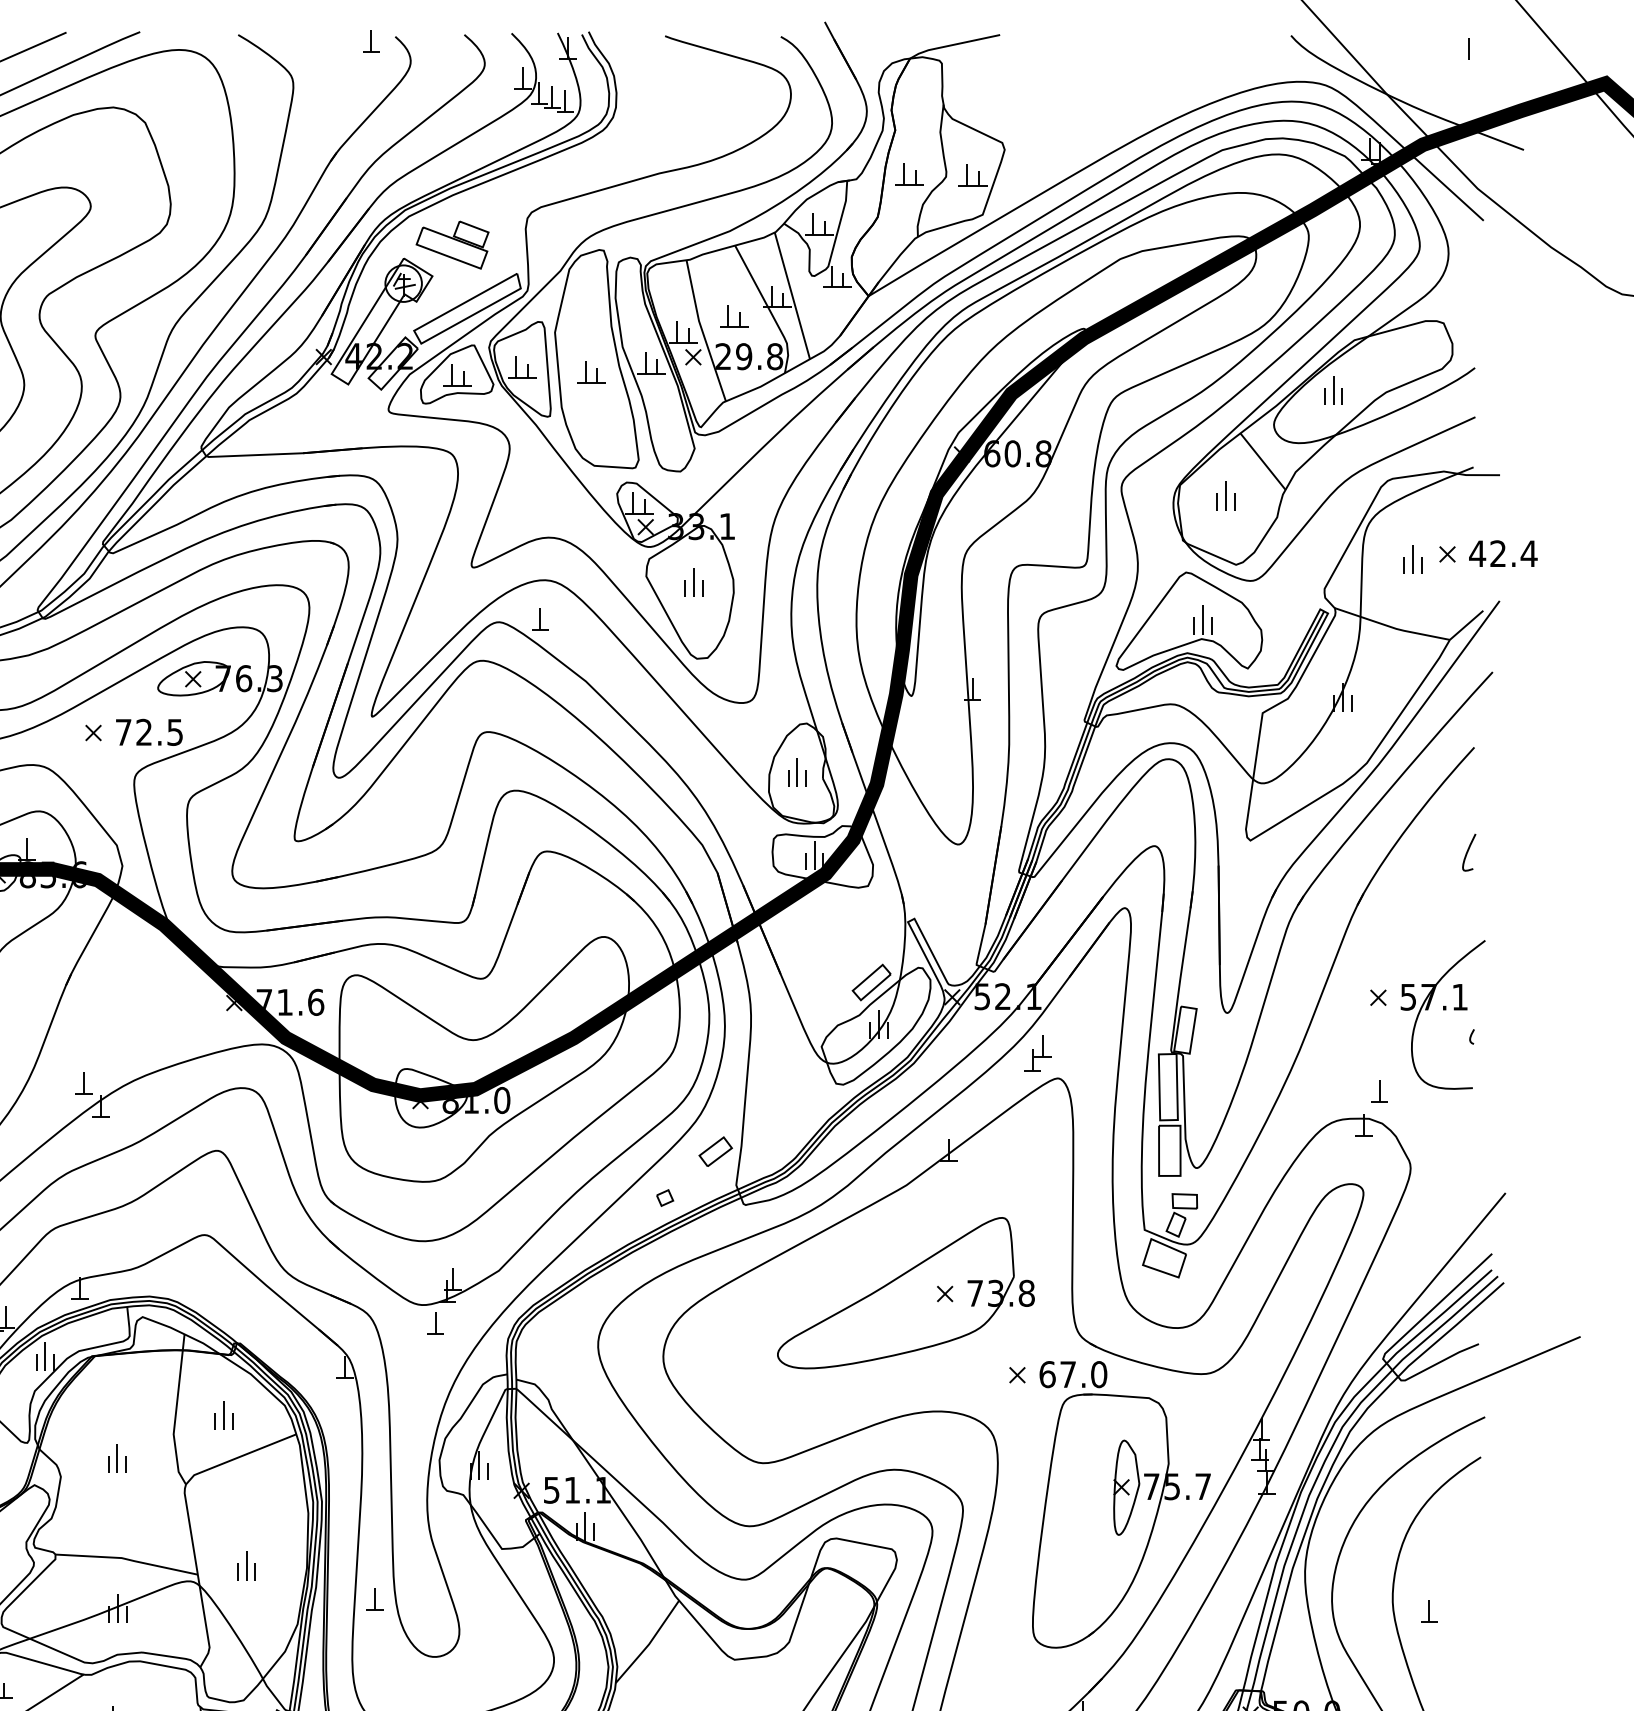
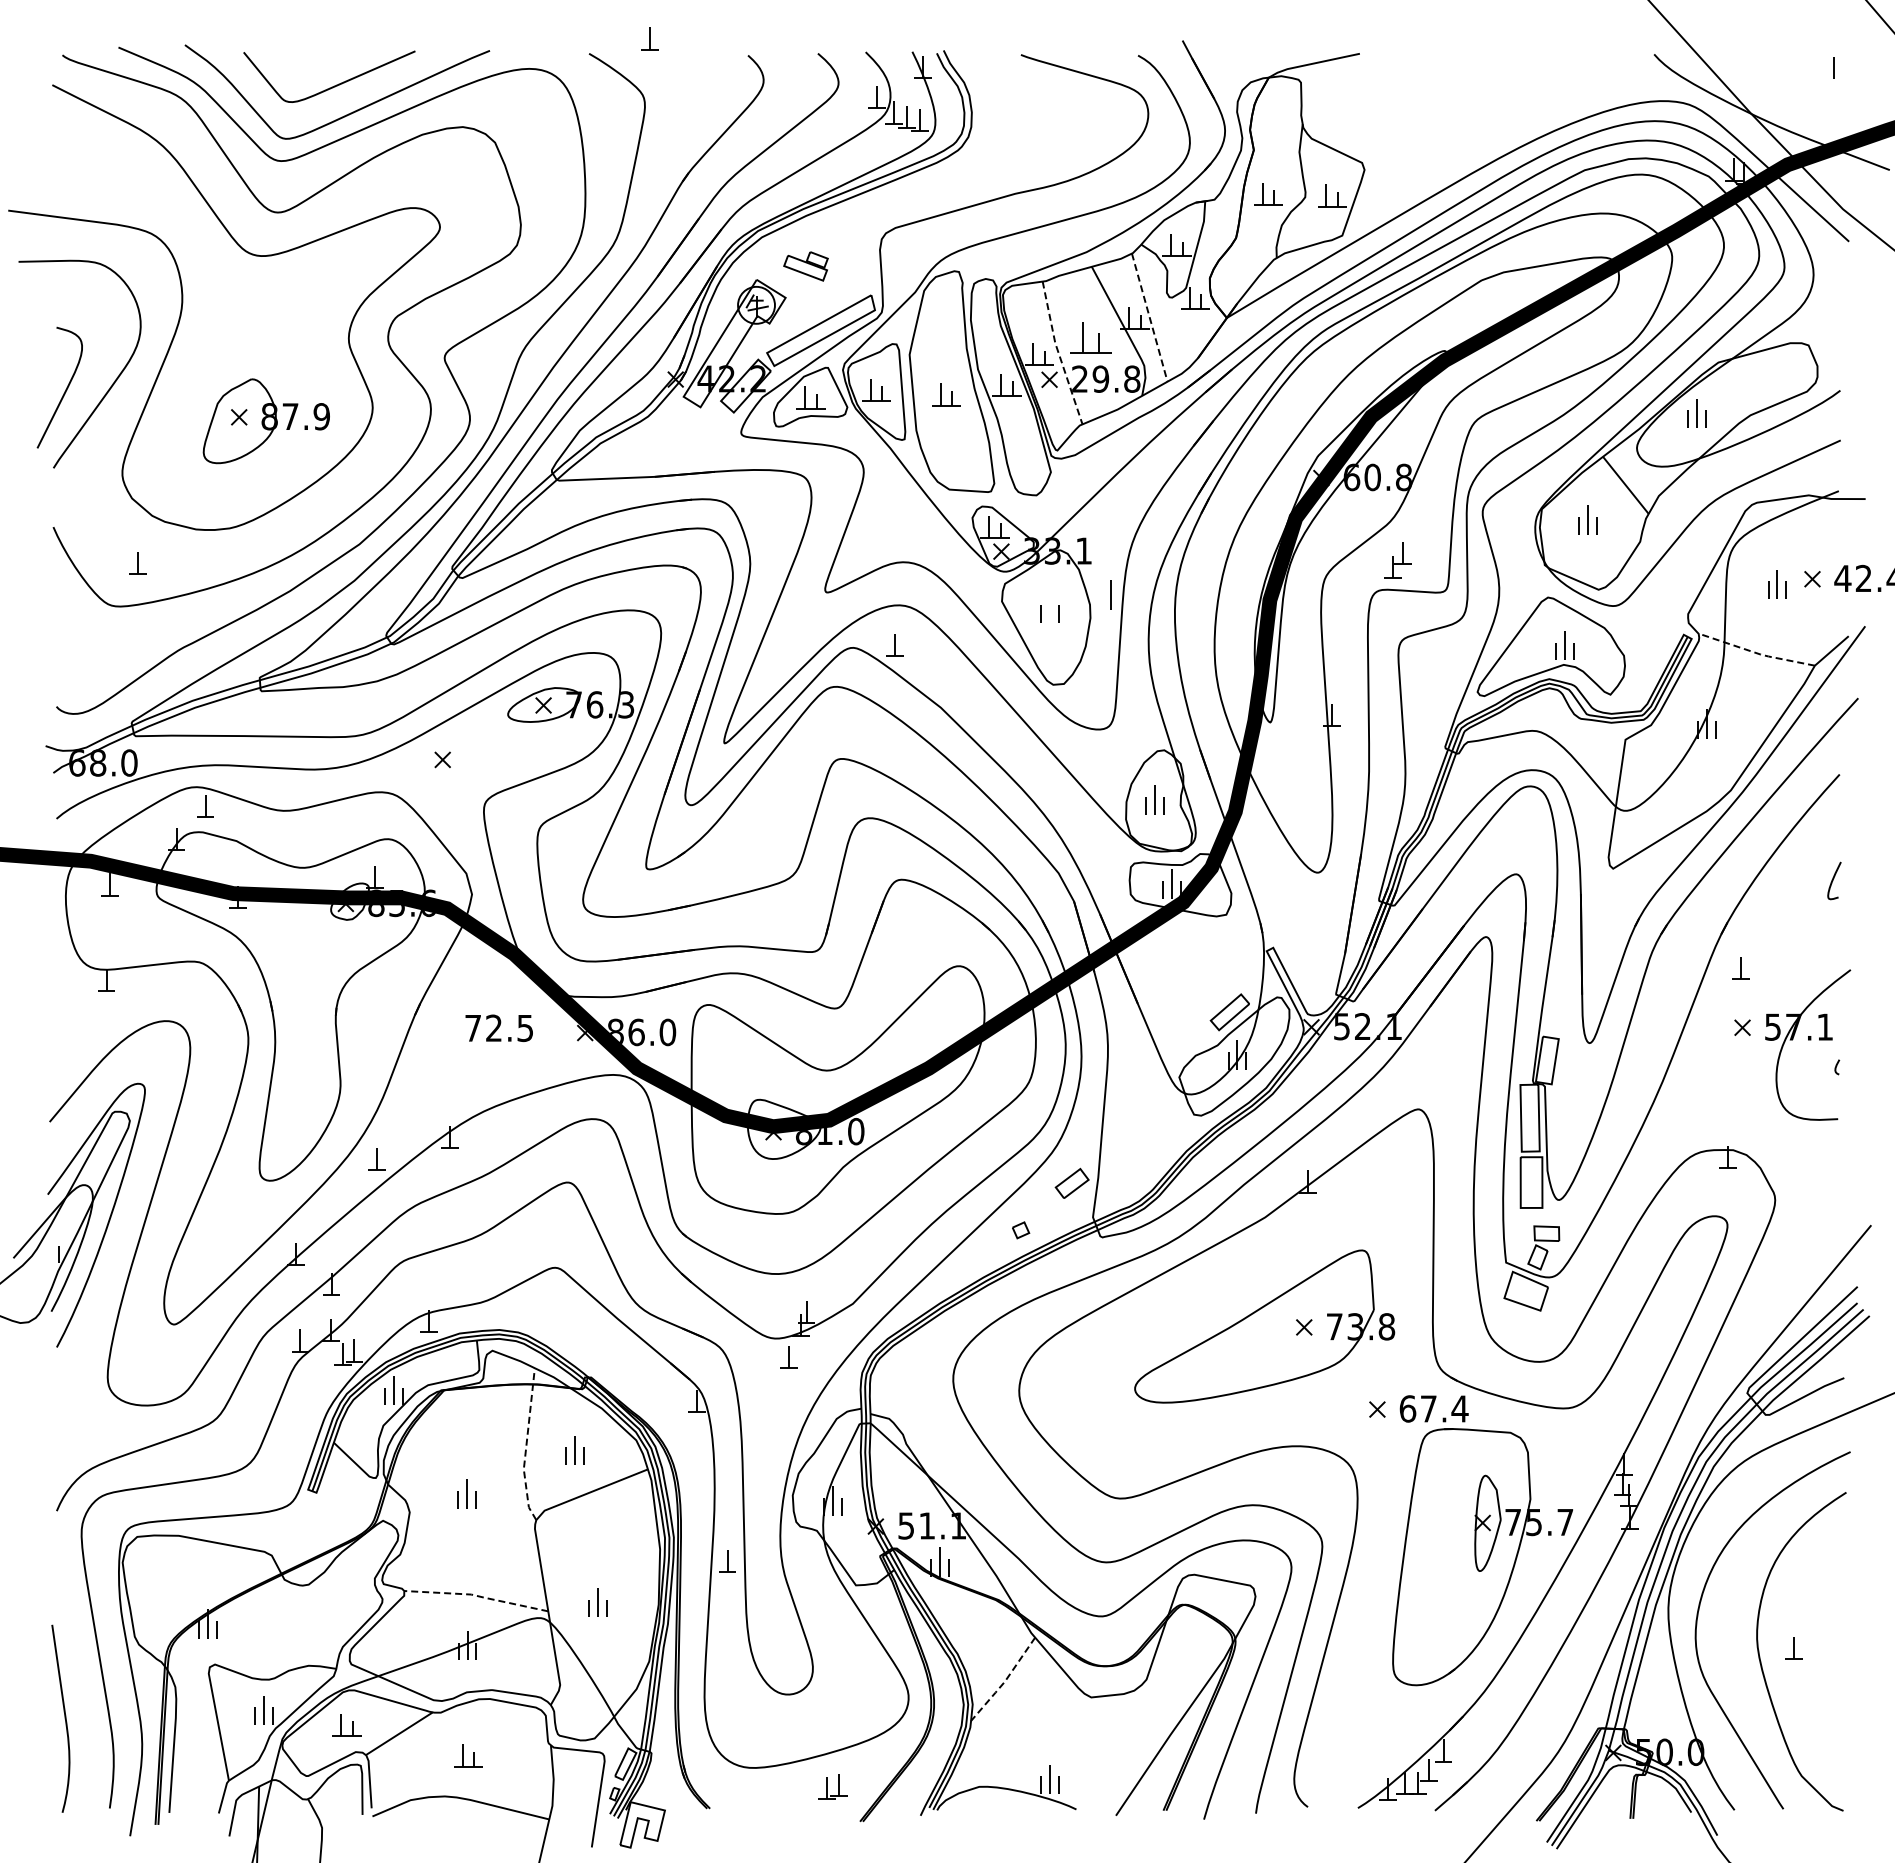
part: (371, 40) -> (649, 38), moved
part: (452, 245) -> (805, 266), size x0.6
line: (792, 296) -> (1149, 318), solid -> dashed
part: (733, 316) -> (1090, 338), size x1.4
line: (702, 331) -> (1058, 353), solid -> dashed
line: (693, 582) -> (1110, 594), moved
line: (1392, 627) -> (1756, 653), solid -> dashed
text: (148, 731) -> (498, 1027), moved
text: (290, 1002) -> (642, 1032), 71.6 -> 86.0
part: (1037, 1053) -> (1397, 560), moved
part: (83, 1083) -> (376, 1159), moved
part: (1379, 1091) -> (1740, 968), moved
text: (1098, 1374) -> (1459, 1408), 67.0 -> 67.4
line: (176, 1411) -> (526, 1446), solid -> dashed
line: (126, 1559) -> (476, 1595), solid -> dashed
part: (374, 1599) -> (727, 1561), moved
line: (648, 1644) -> (1004, 1681), solid -> dashed

